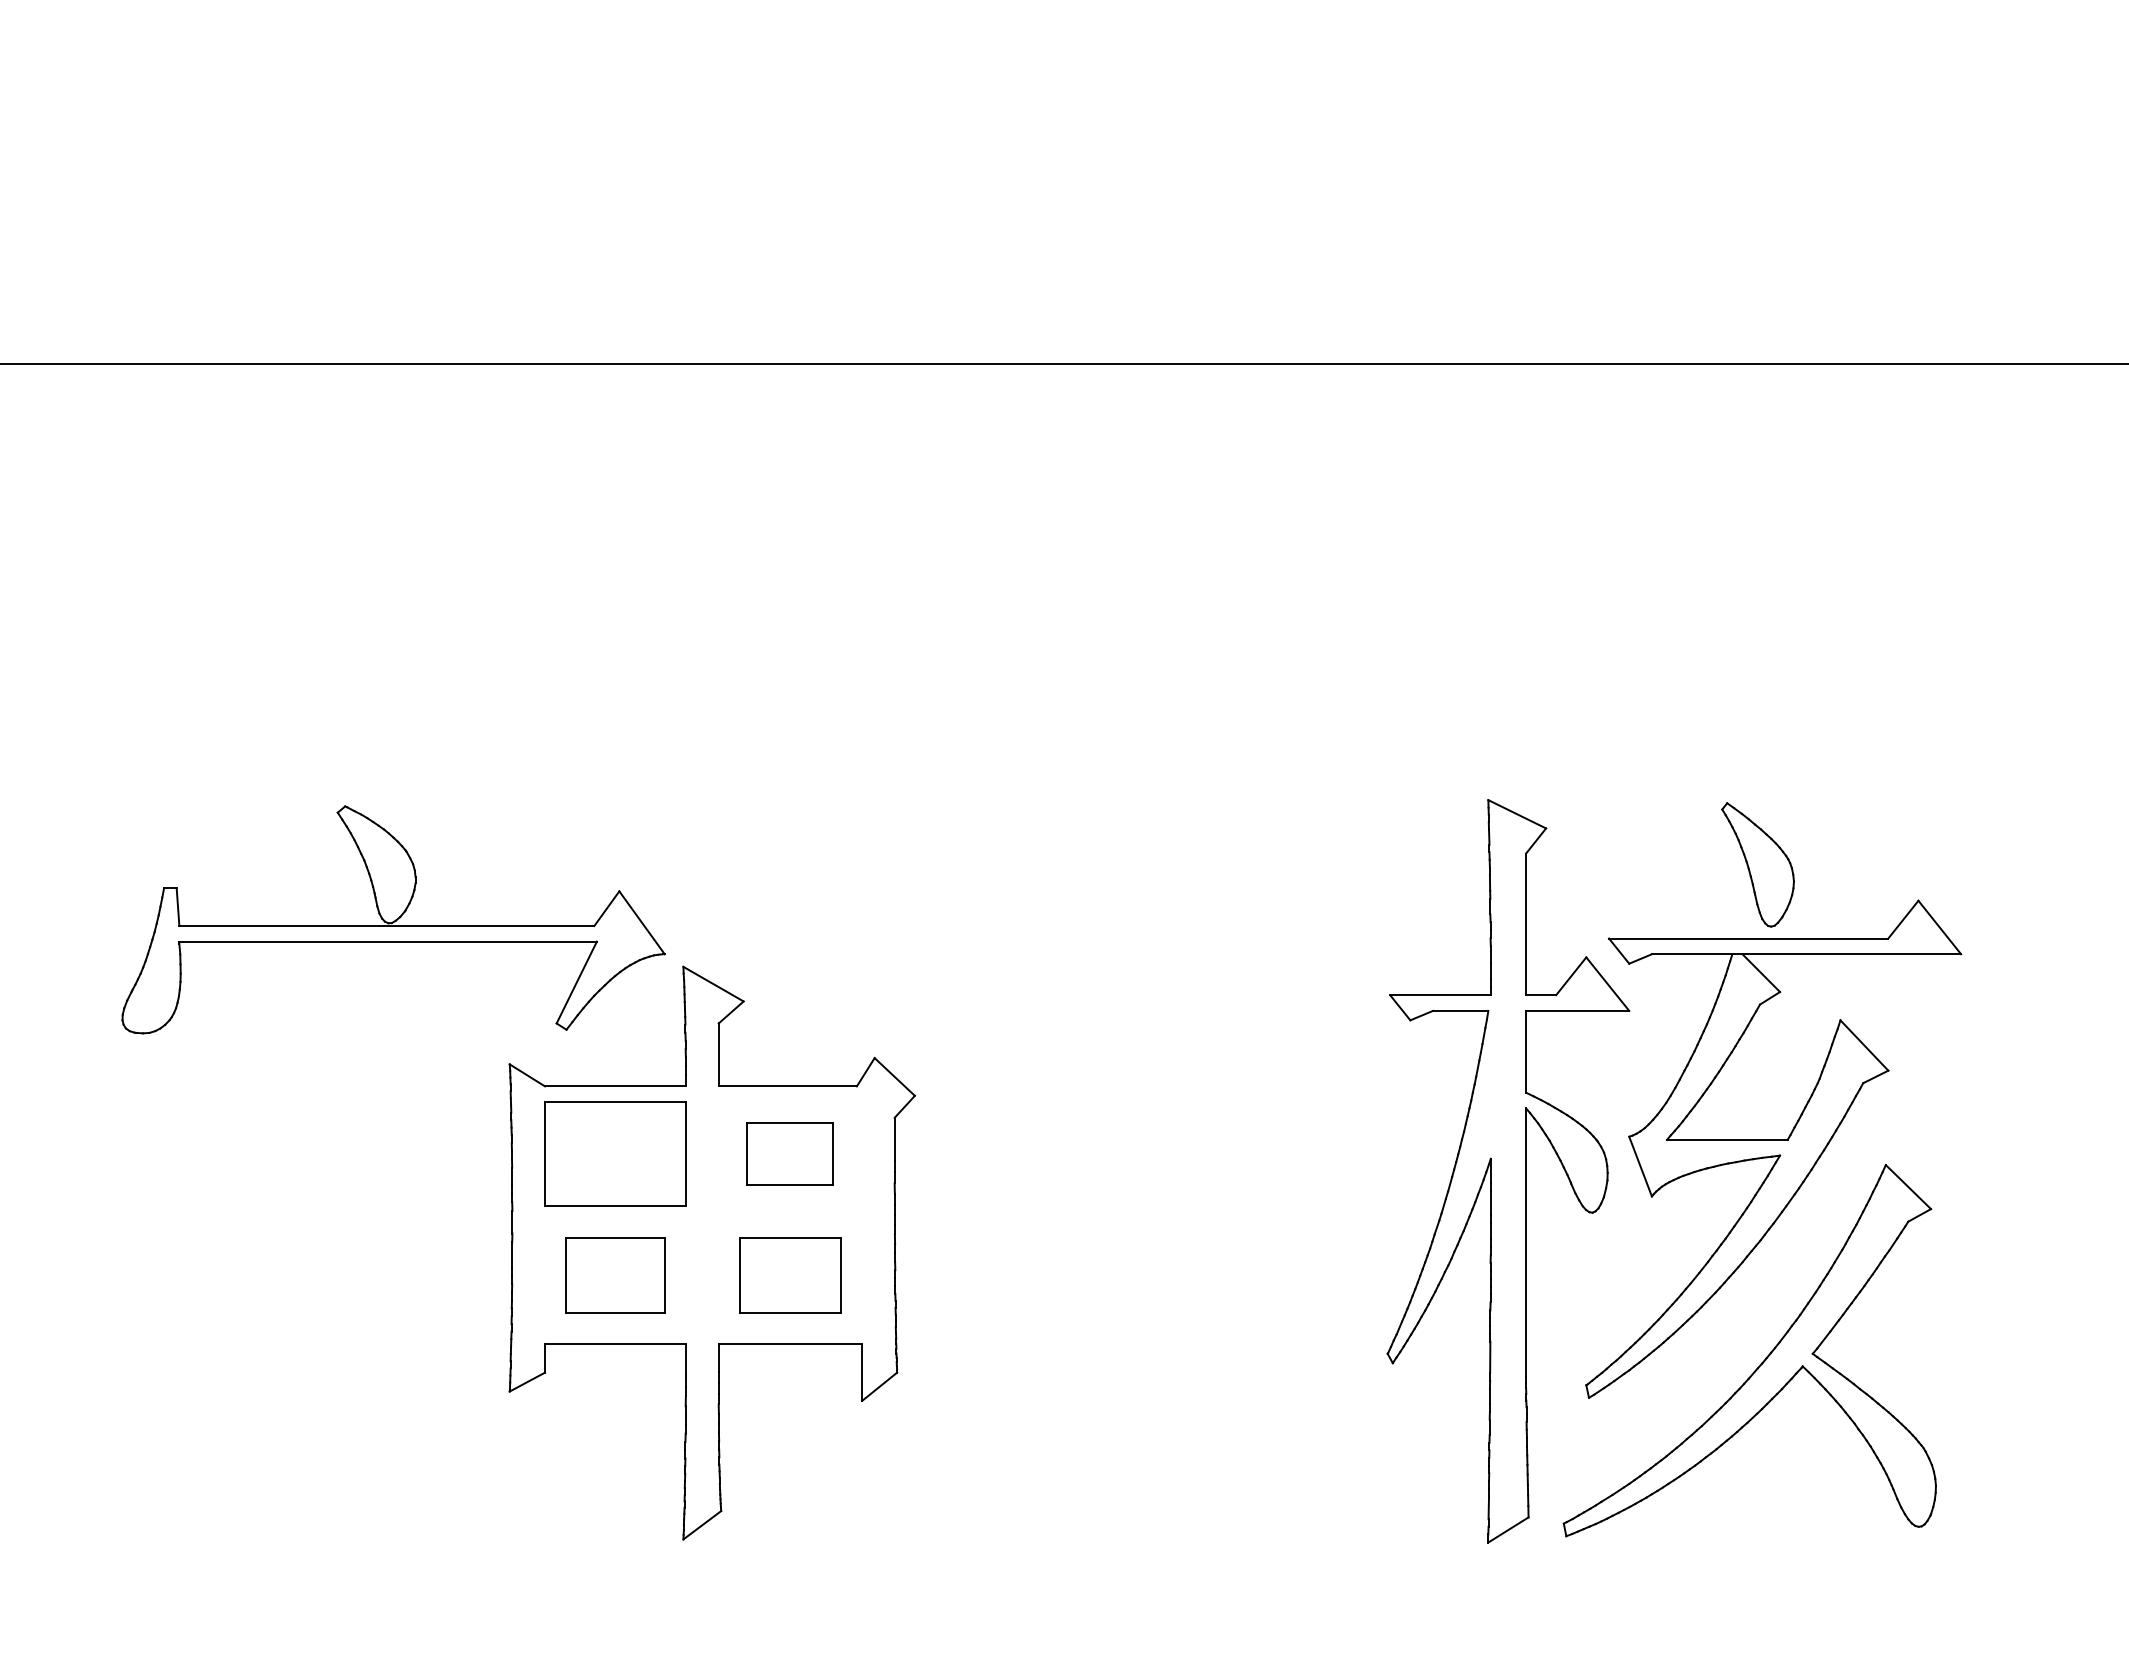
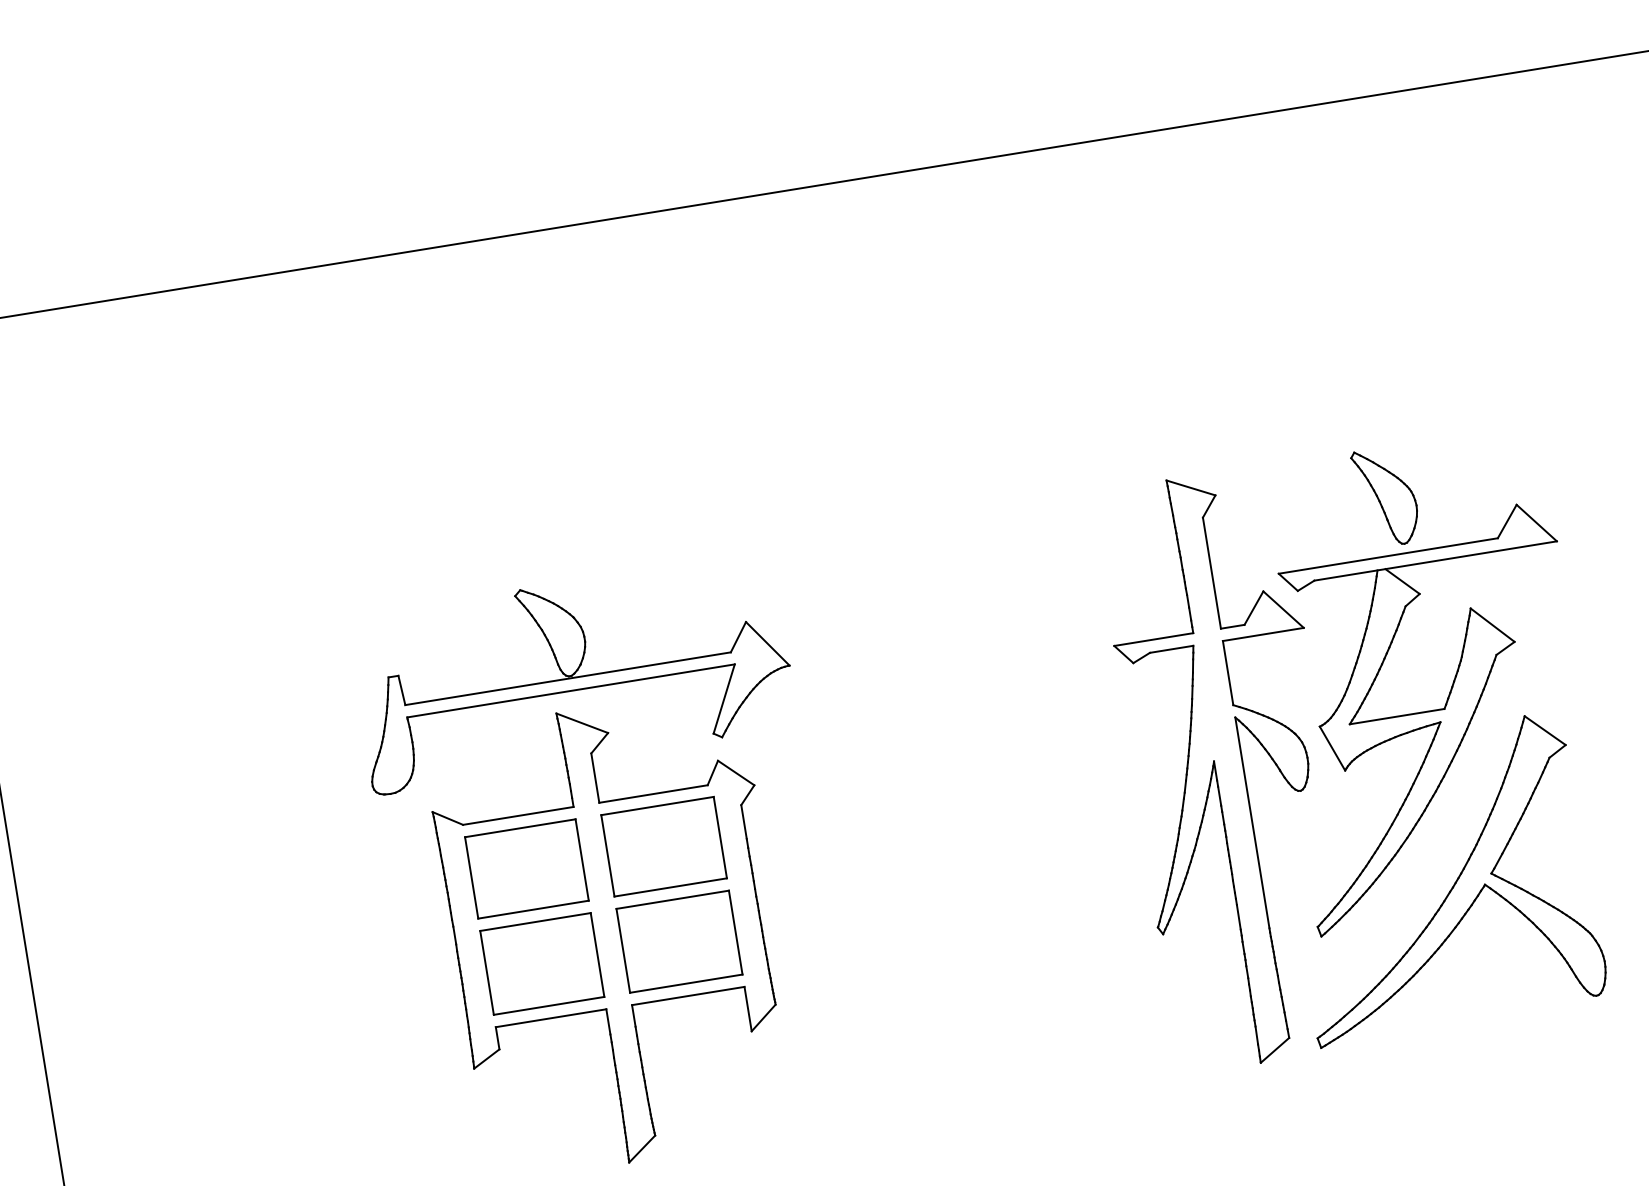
part: (393, 919) -> (572, 672), moved
part: (790, 1153) -> (664, 846), size x1.67
part: (615, 1275) -> (542, 964), size x1.43
part: (790, 1275) -> (679, 941), size x1.43

